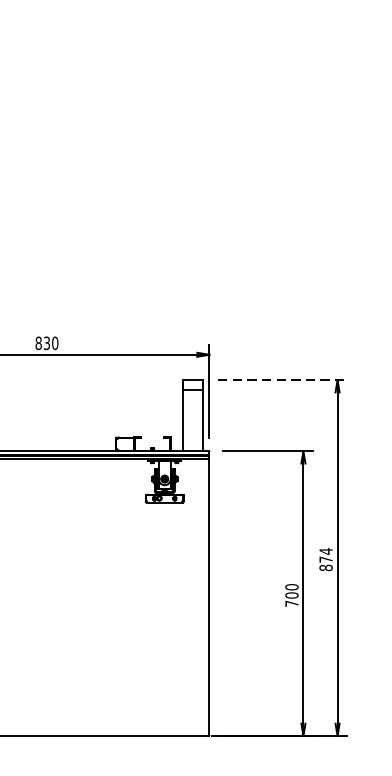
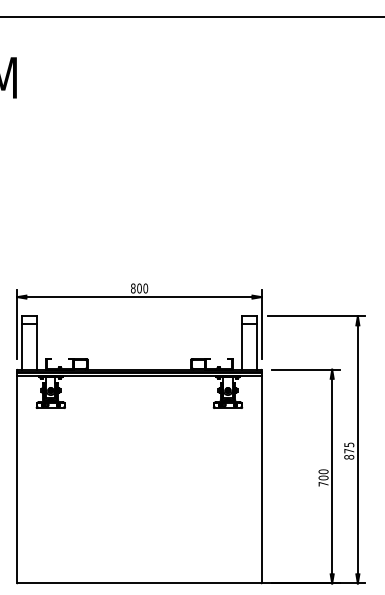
text: (46, 343) -> (139, 288), 830 -> 800
line: (282, 380) -> (316, 316), dashed -> solid
text: (326, 550) -> (349, 444), 874 -> 875

